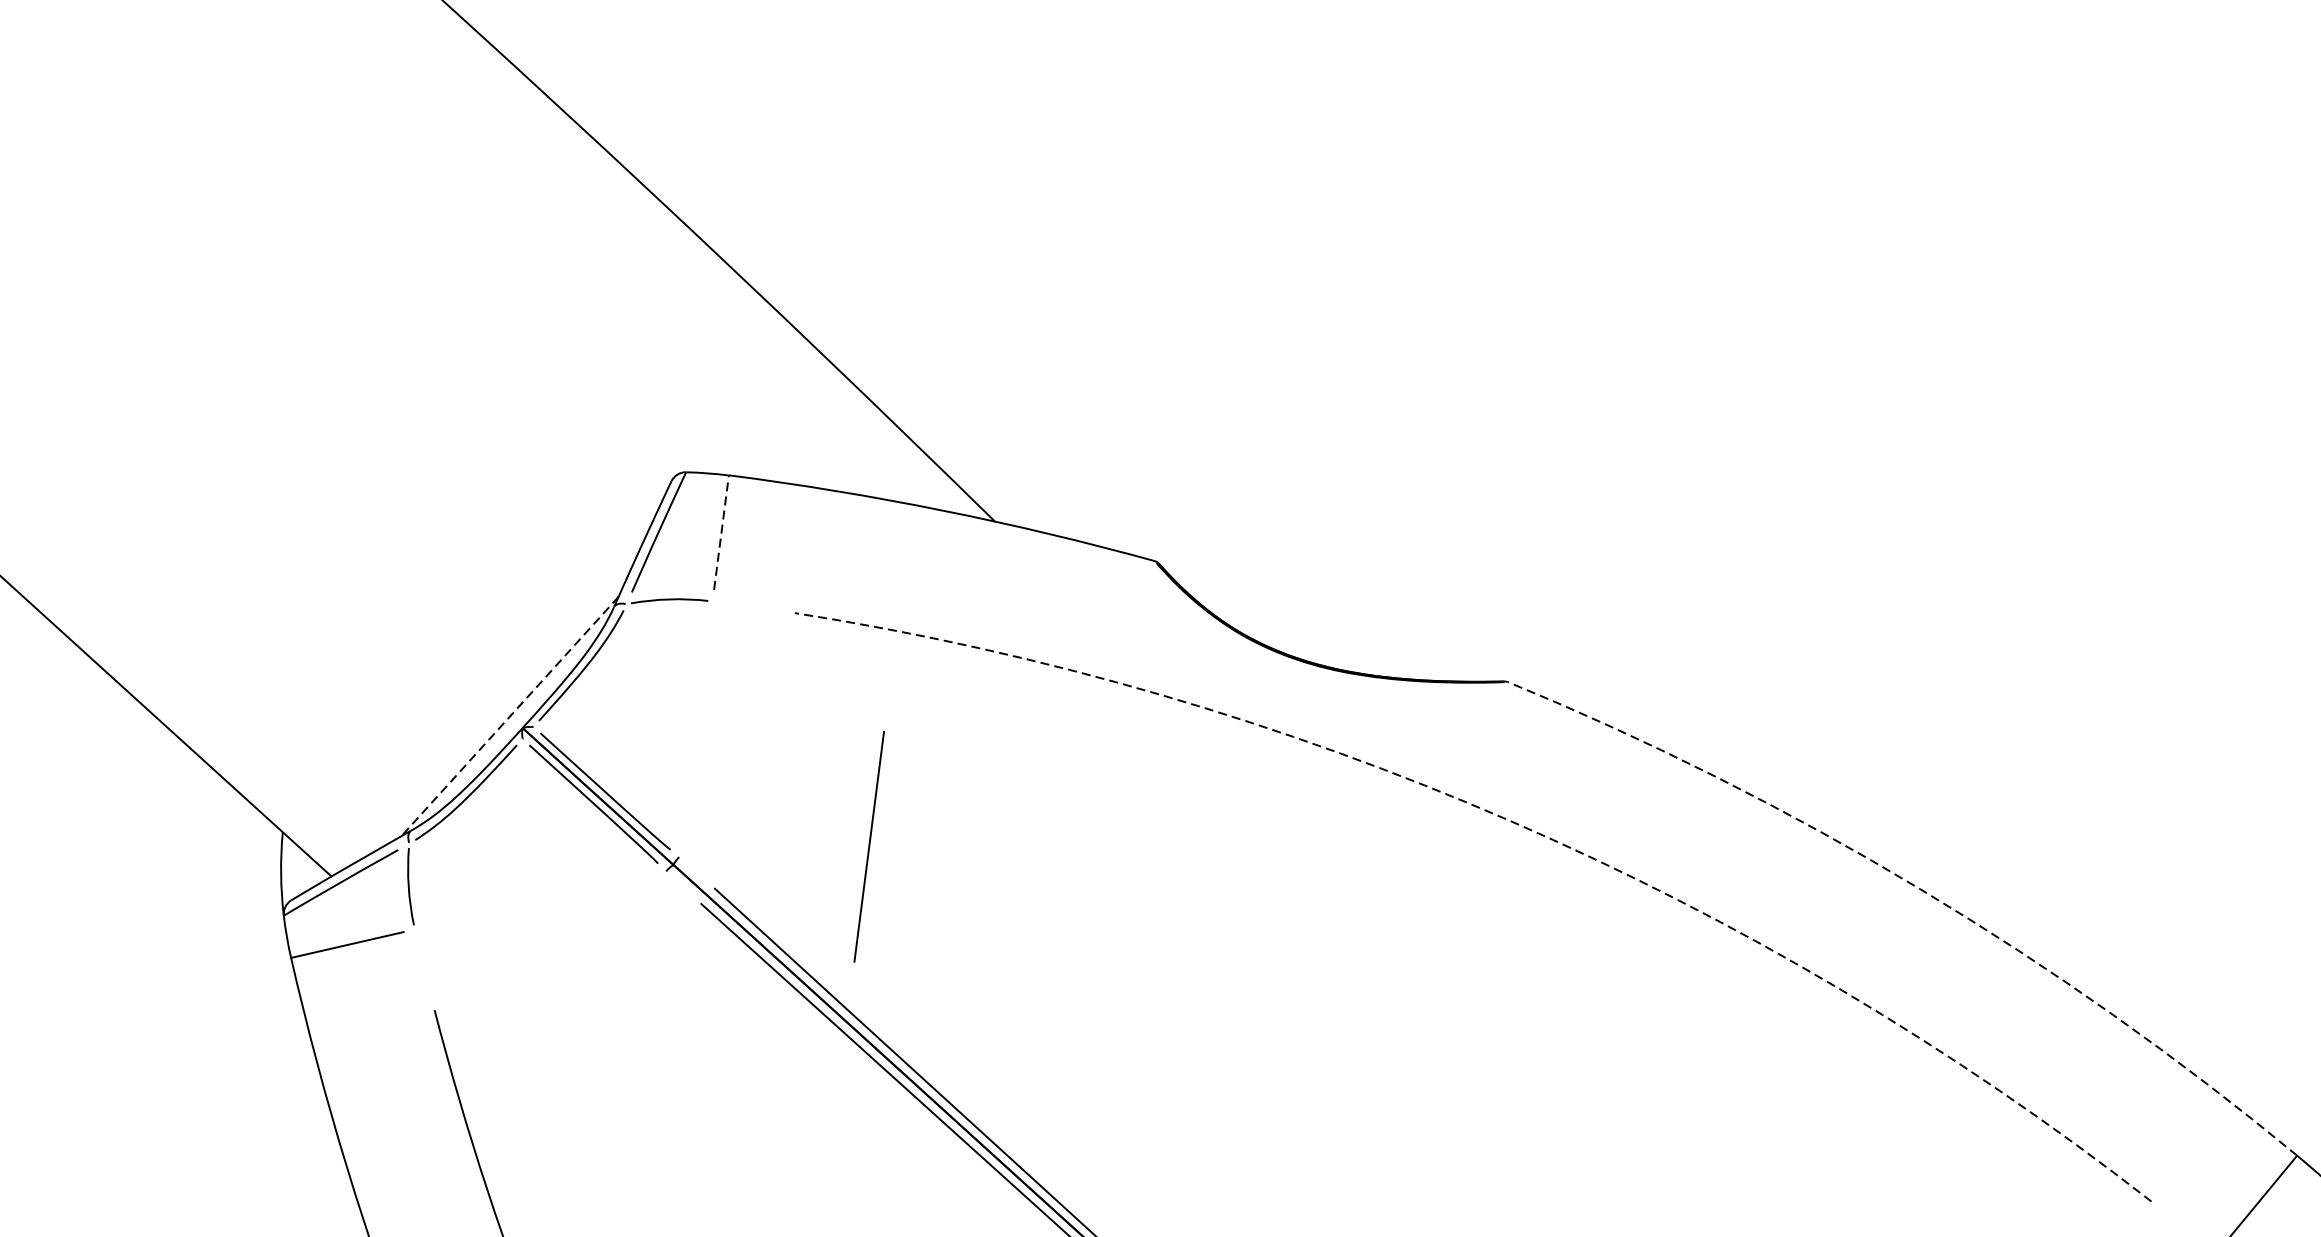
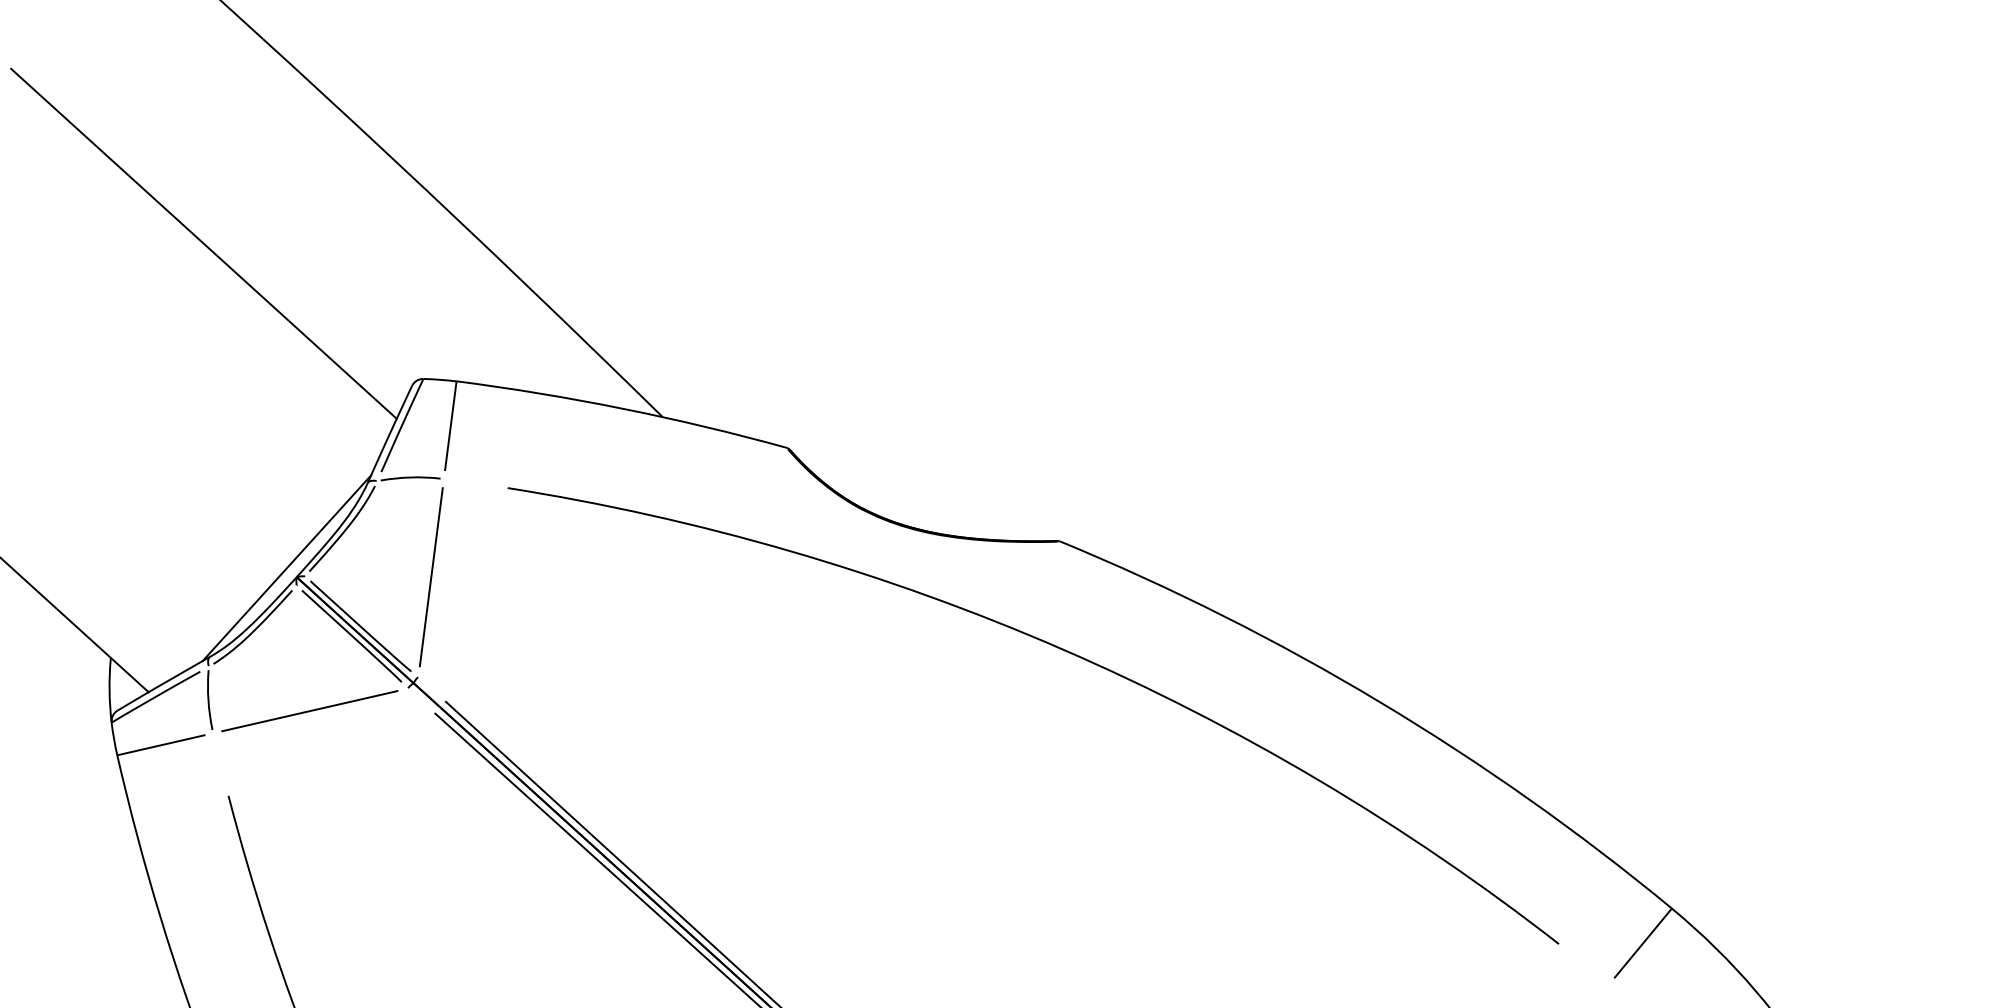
line: (402, 297) -> (203, 243), added
line: (721, 532) -> (450, 425), dashed -> solid
line: (509, 716) -> (286, 568), dashed -> solid
arc: (1510, 821) -> (1062, 649), dashed -> solid
line: (869, 847) -> (431, 577), moved
arc: (1919, 889) -> (1379, 702), dashed -> solid
line: (539, 901) -> (309, 711), added

